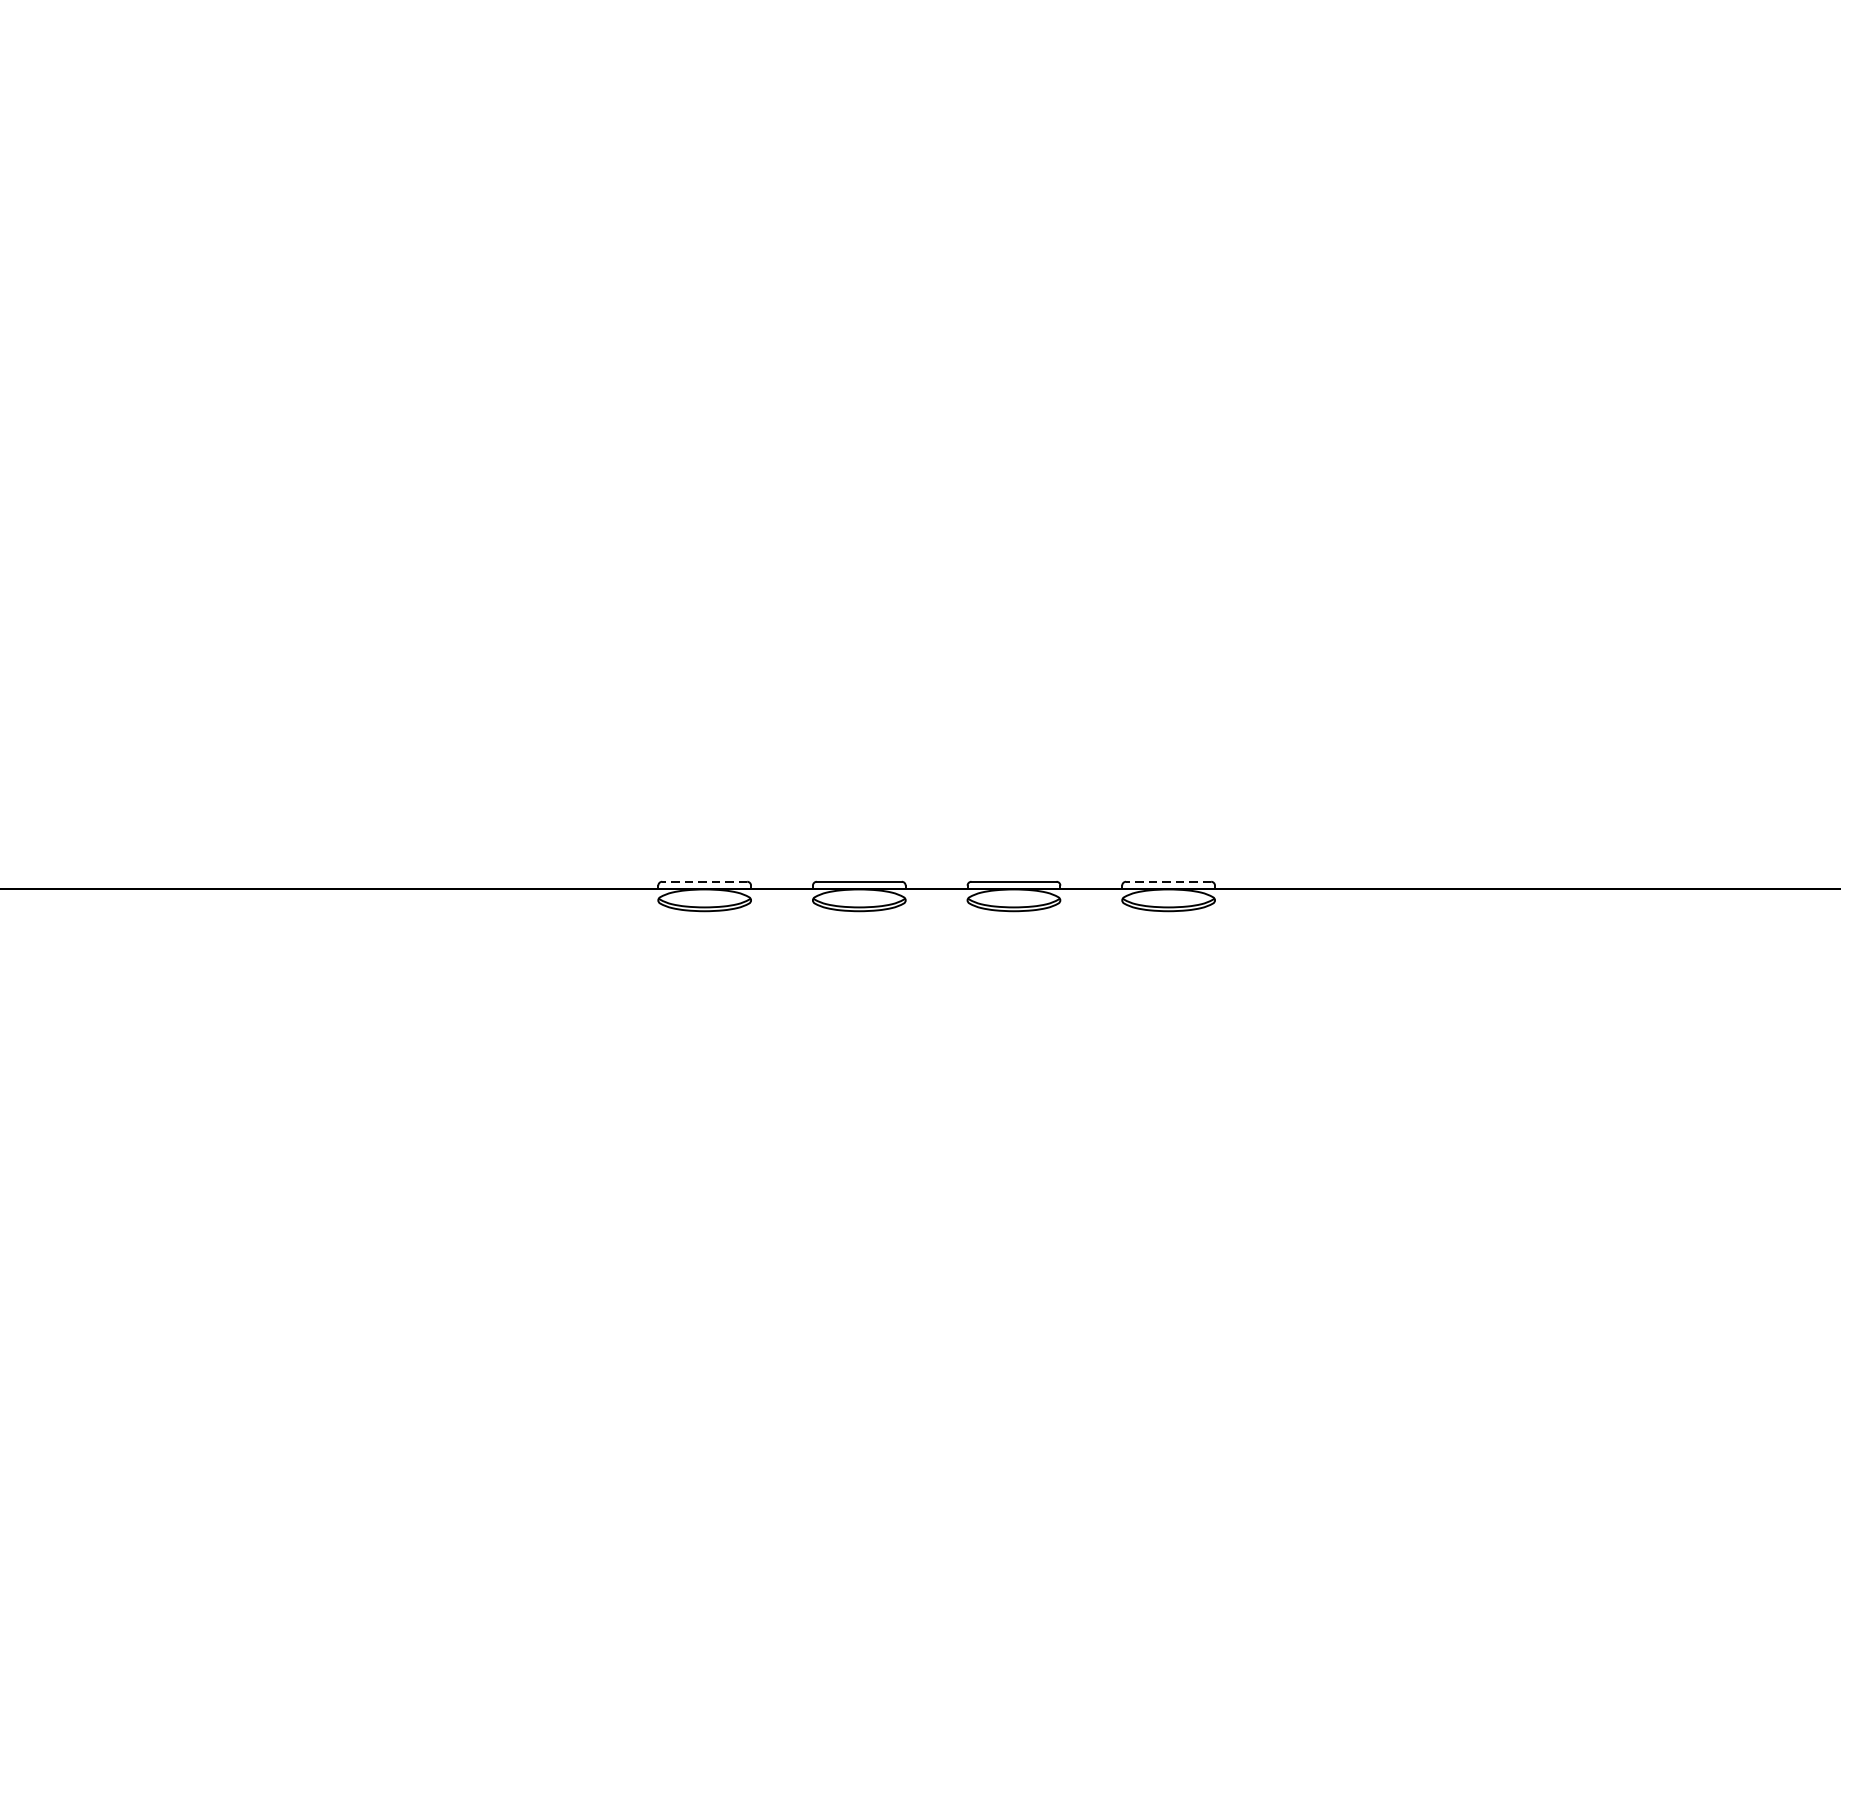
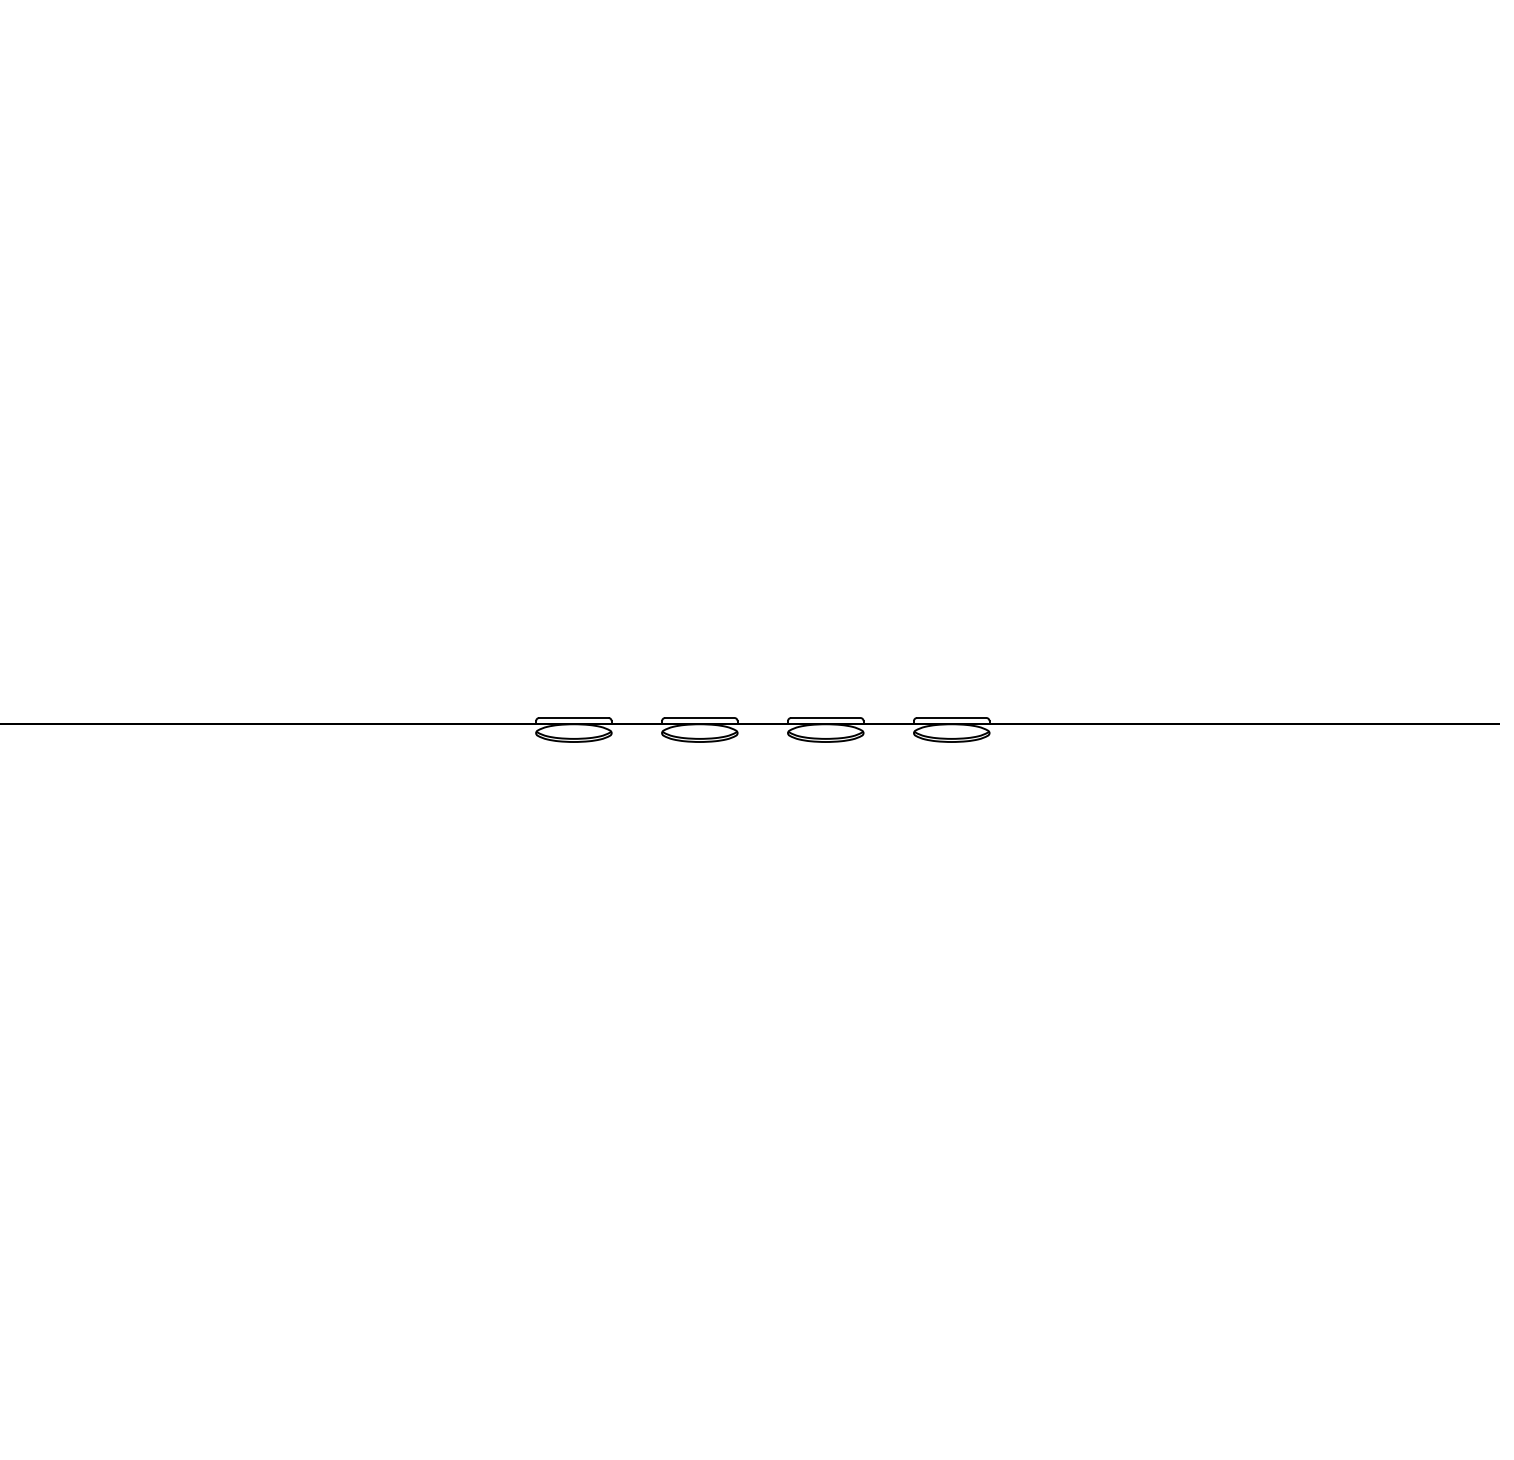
line: (704, 881) -> (573, 717), dashed -> solid
line: (1168, 881) -> (951, 717), dashed -> solid

